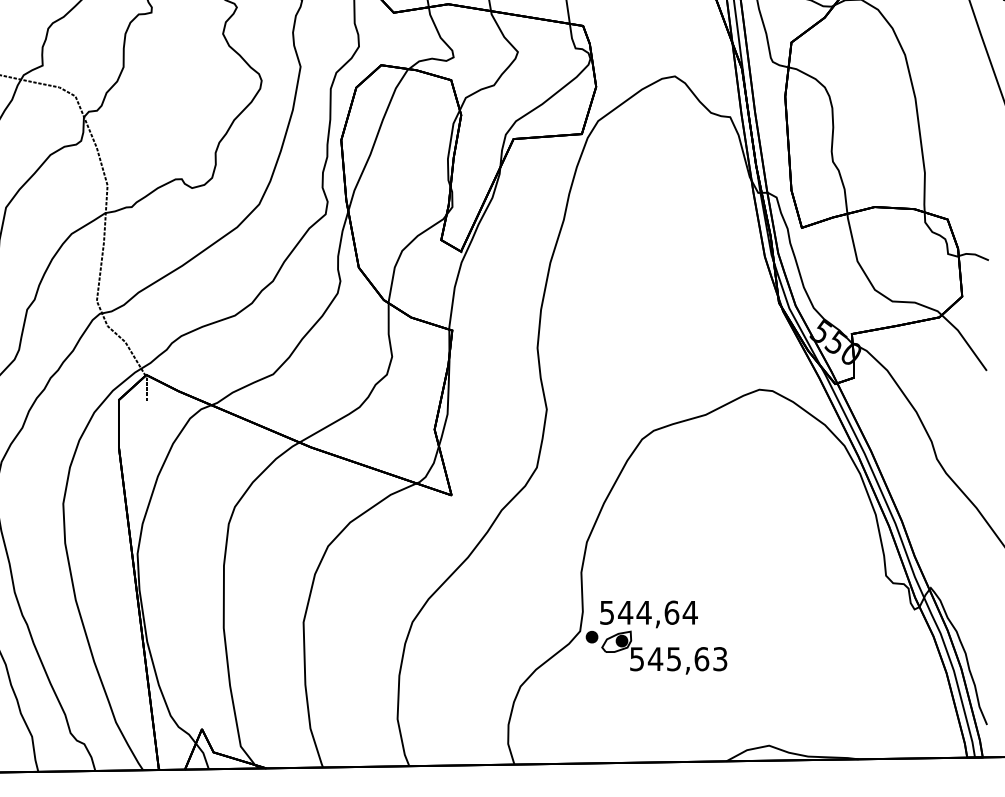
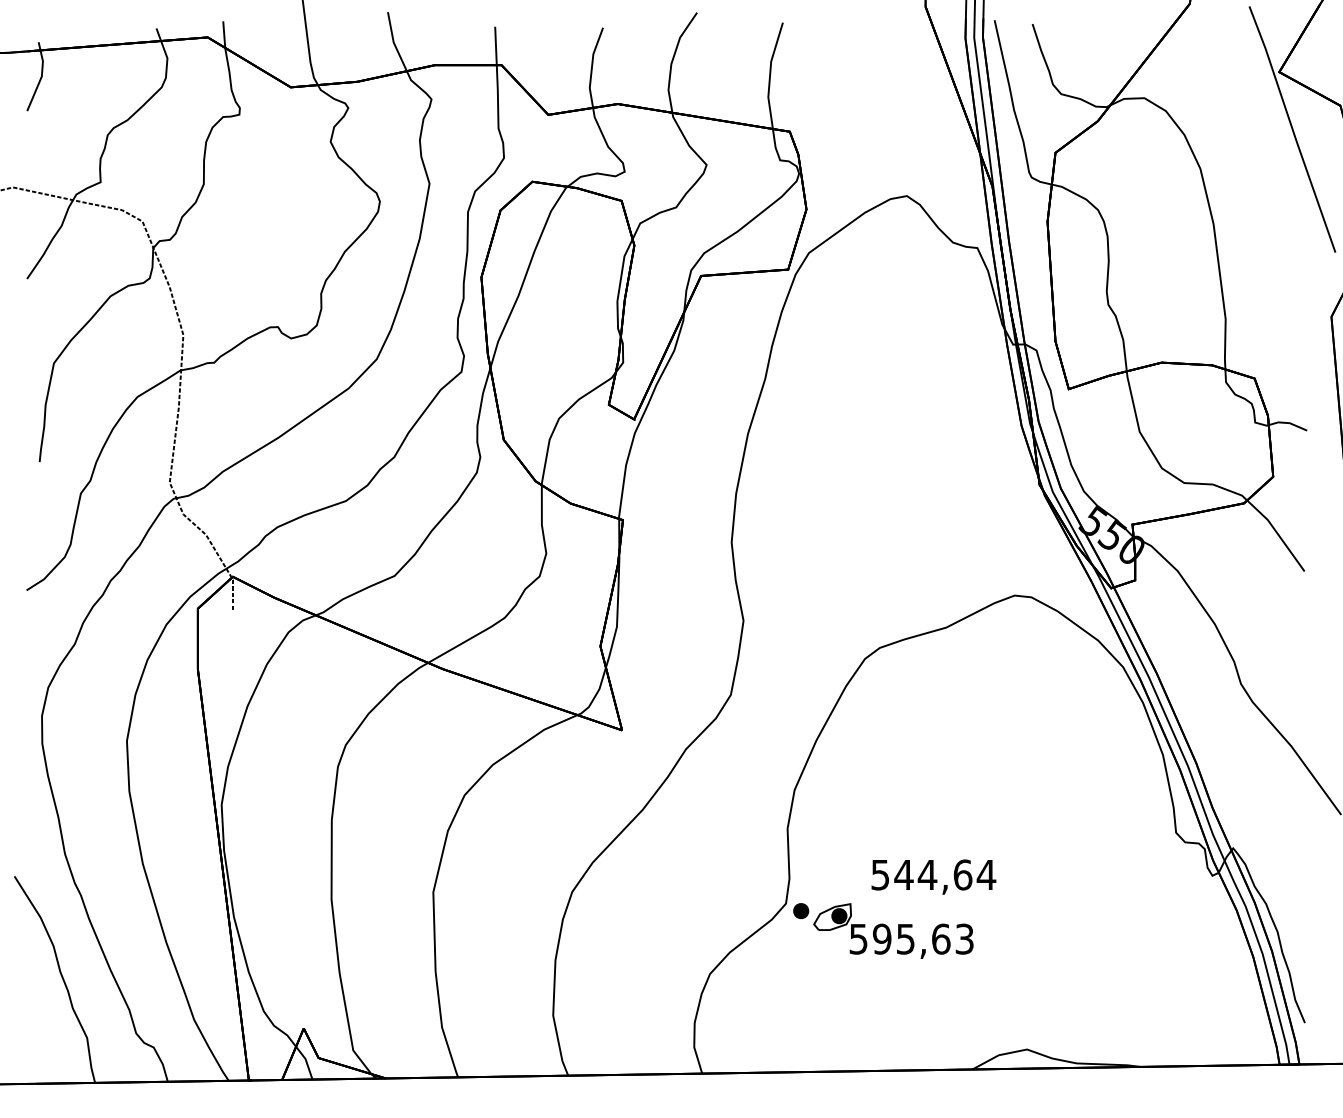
text: (648, 613) -> (933, 876), moved
text: (655, 658) -> (881, 938), 545,63 -> 595,63

